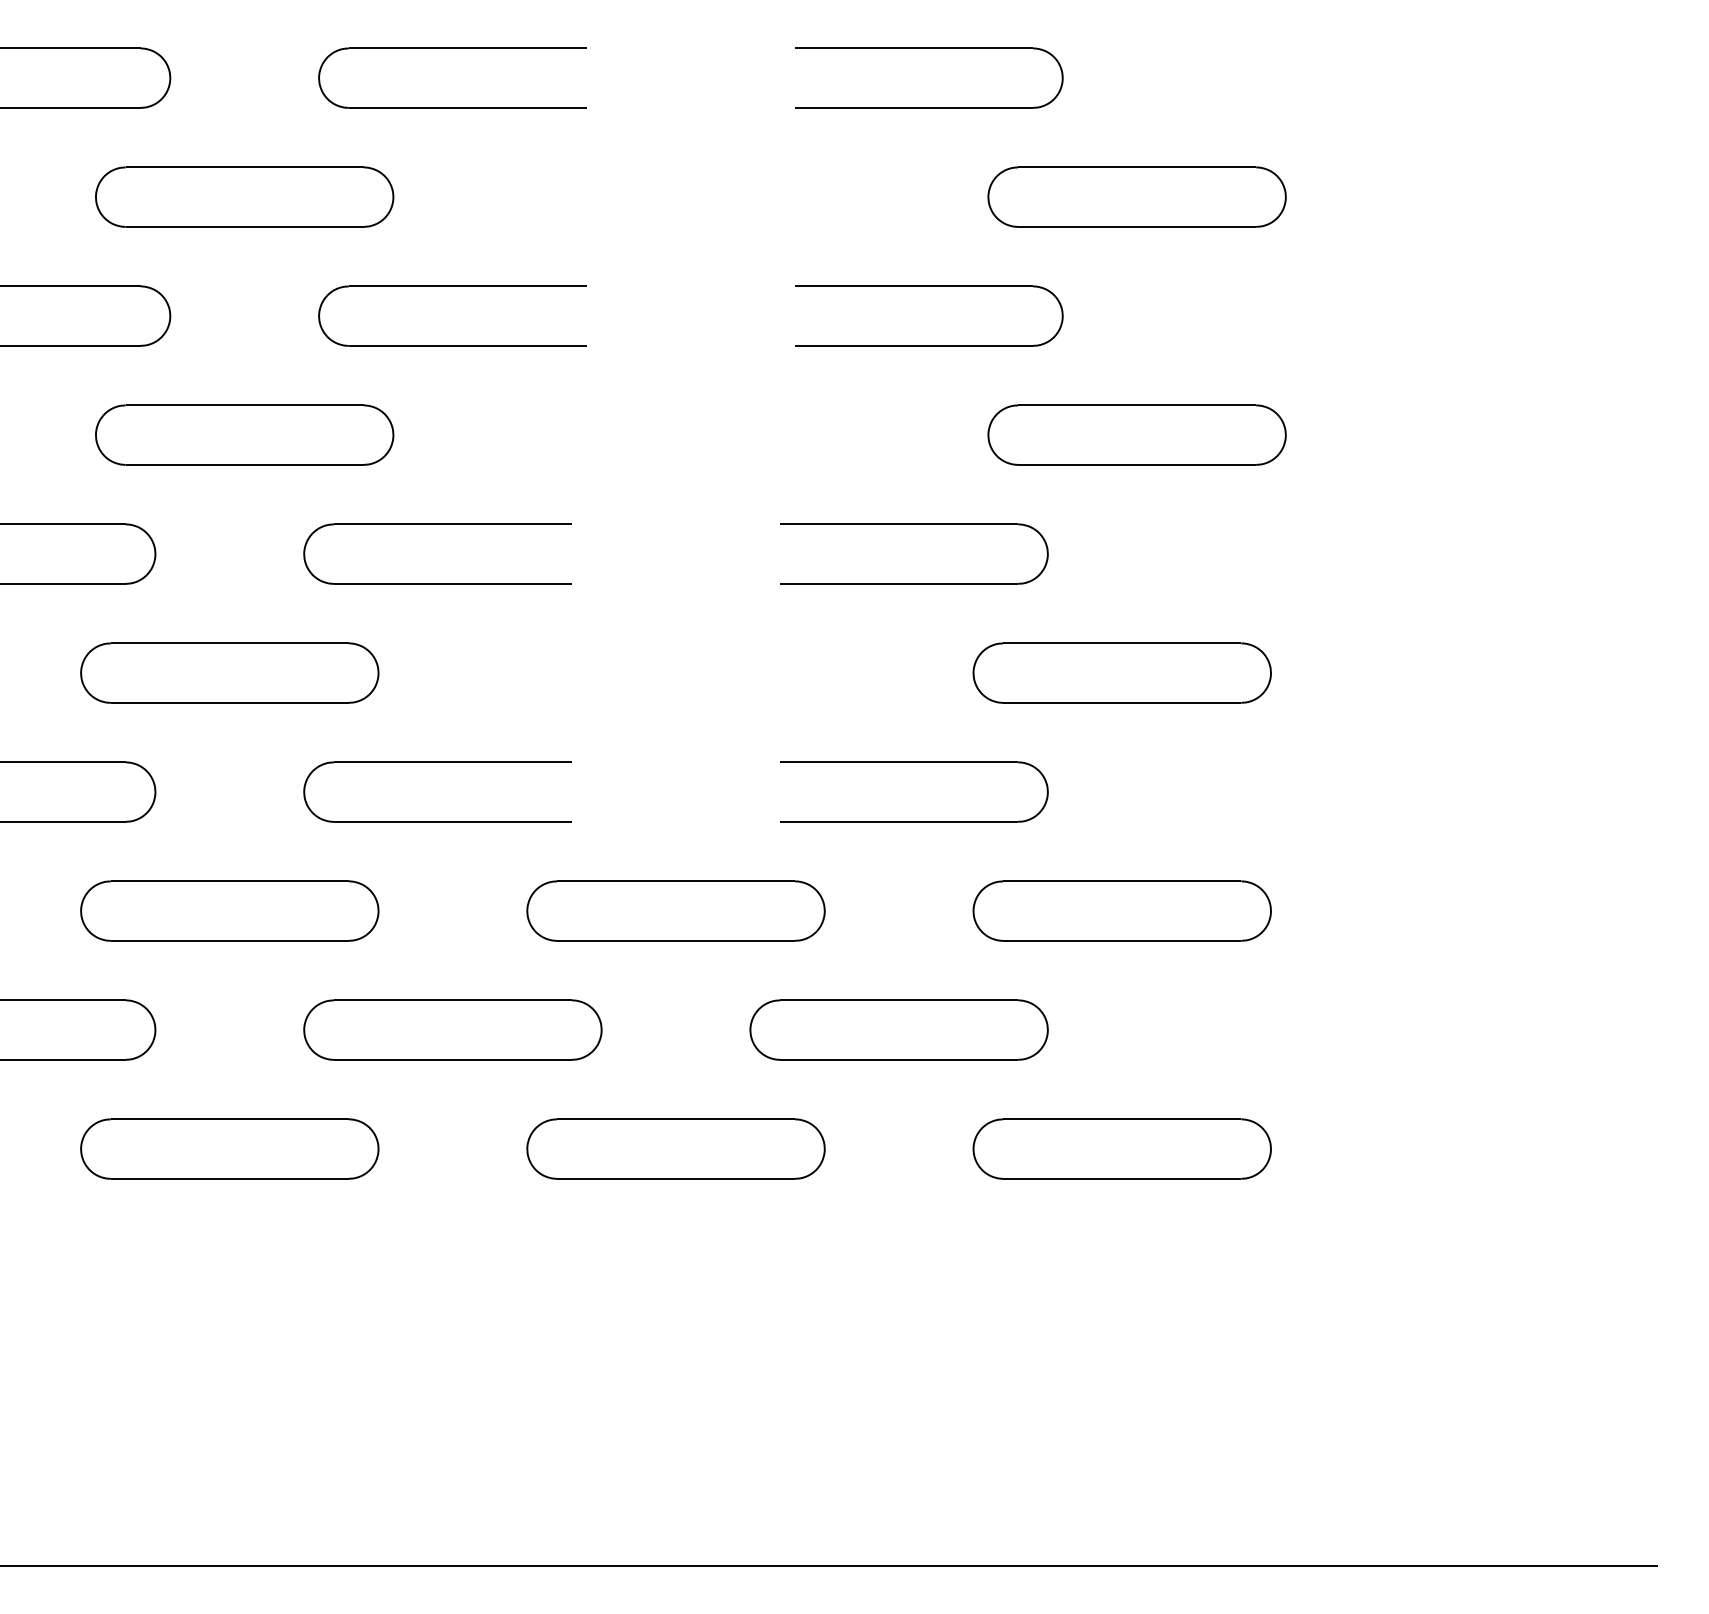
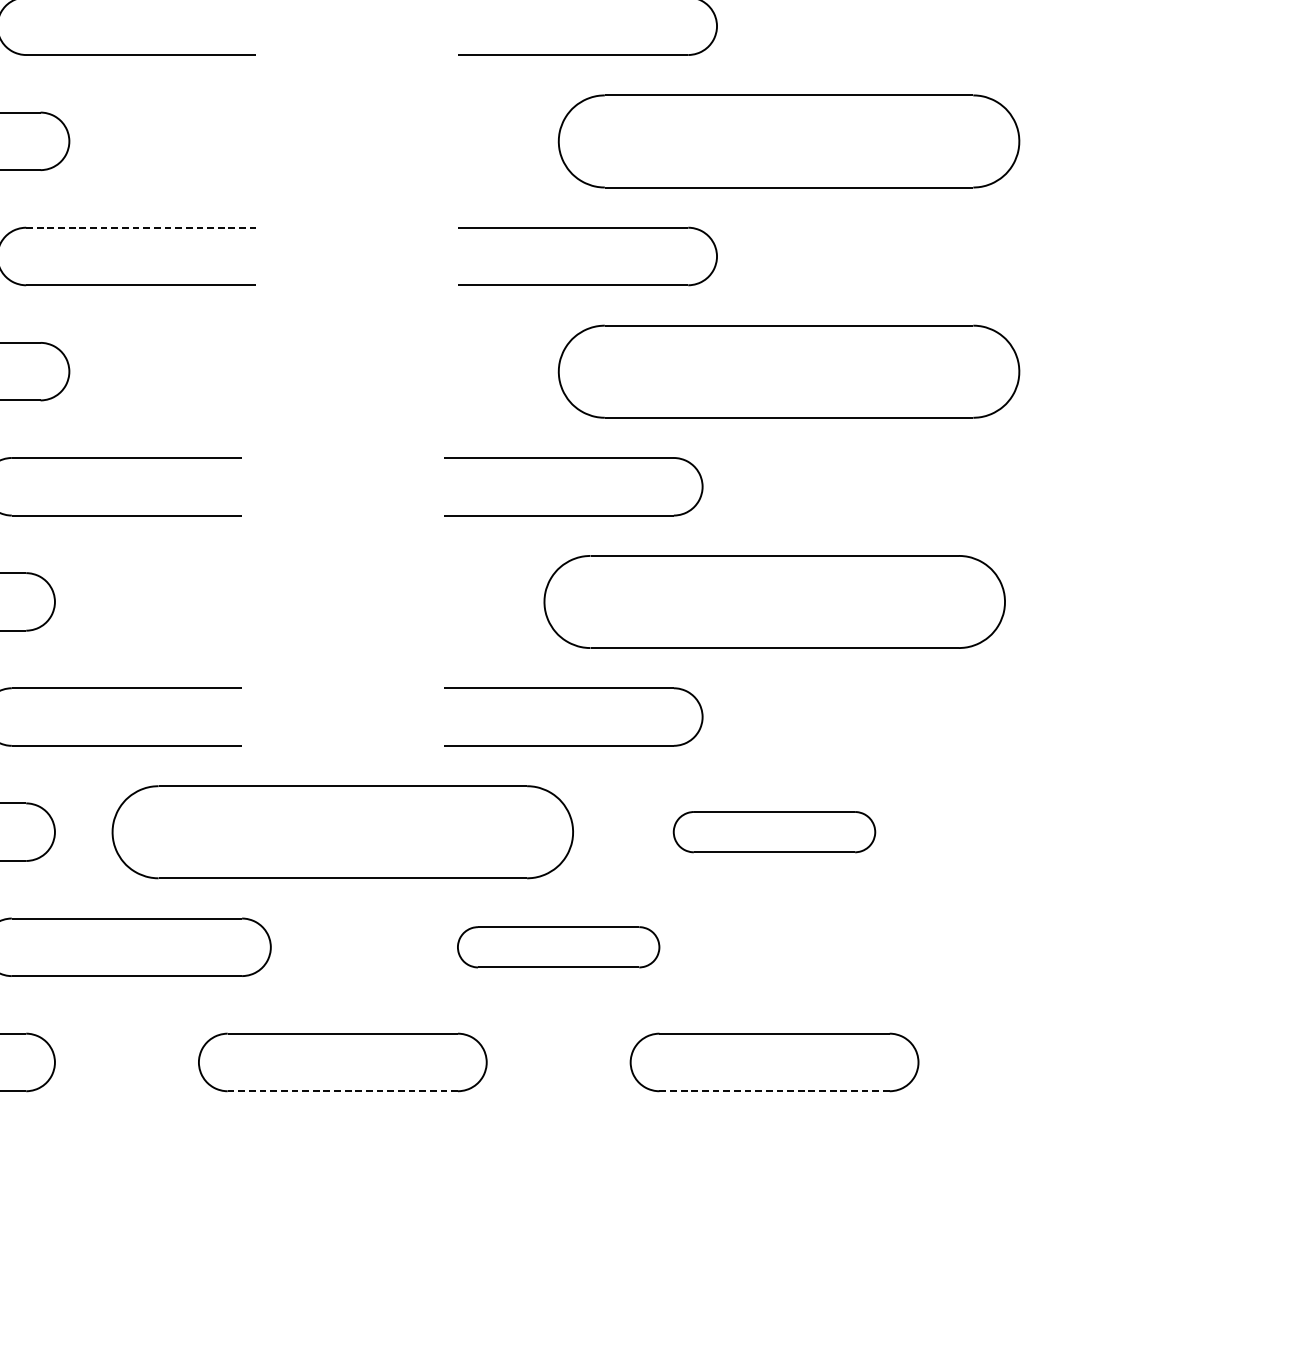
part: (1136, 196) -> (788, 140), size x1.6
line: (467, 286) -> (141, 227), solid -> dashed
part: (1136, 434) -> (788, 371), size x1.6
part: (1121, 672) -> (773, 601), size x1.6
part: (675, 910) -> (342, 831), size x1.6
part: (1121, 910) -> (773, 831), size x0.7
part: (898, 1029) -> (558, 946), size x0.7
line: (676, 1178) -> (343, 1090), solid -> dashed
line: (1122, 1178) -> (774, 1090), solid -> dashed

